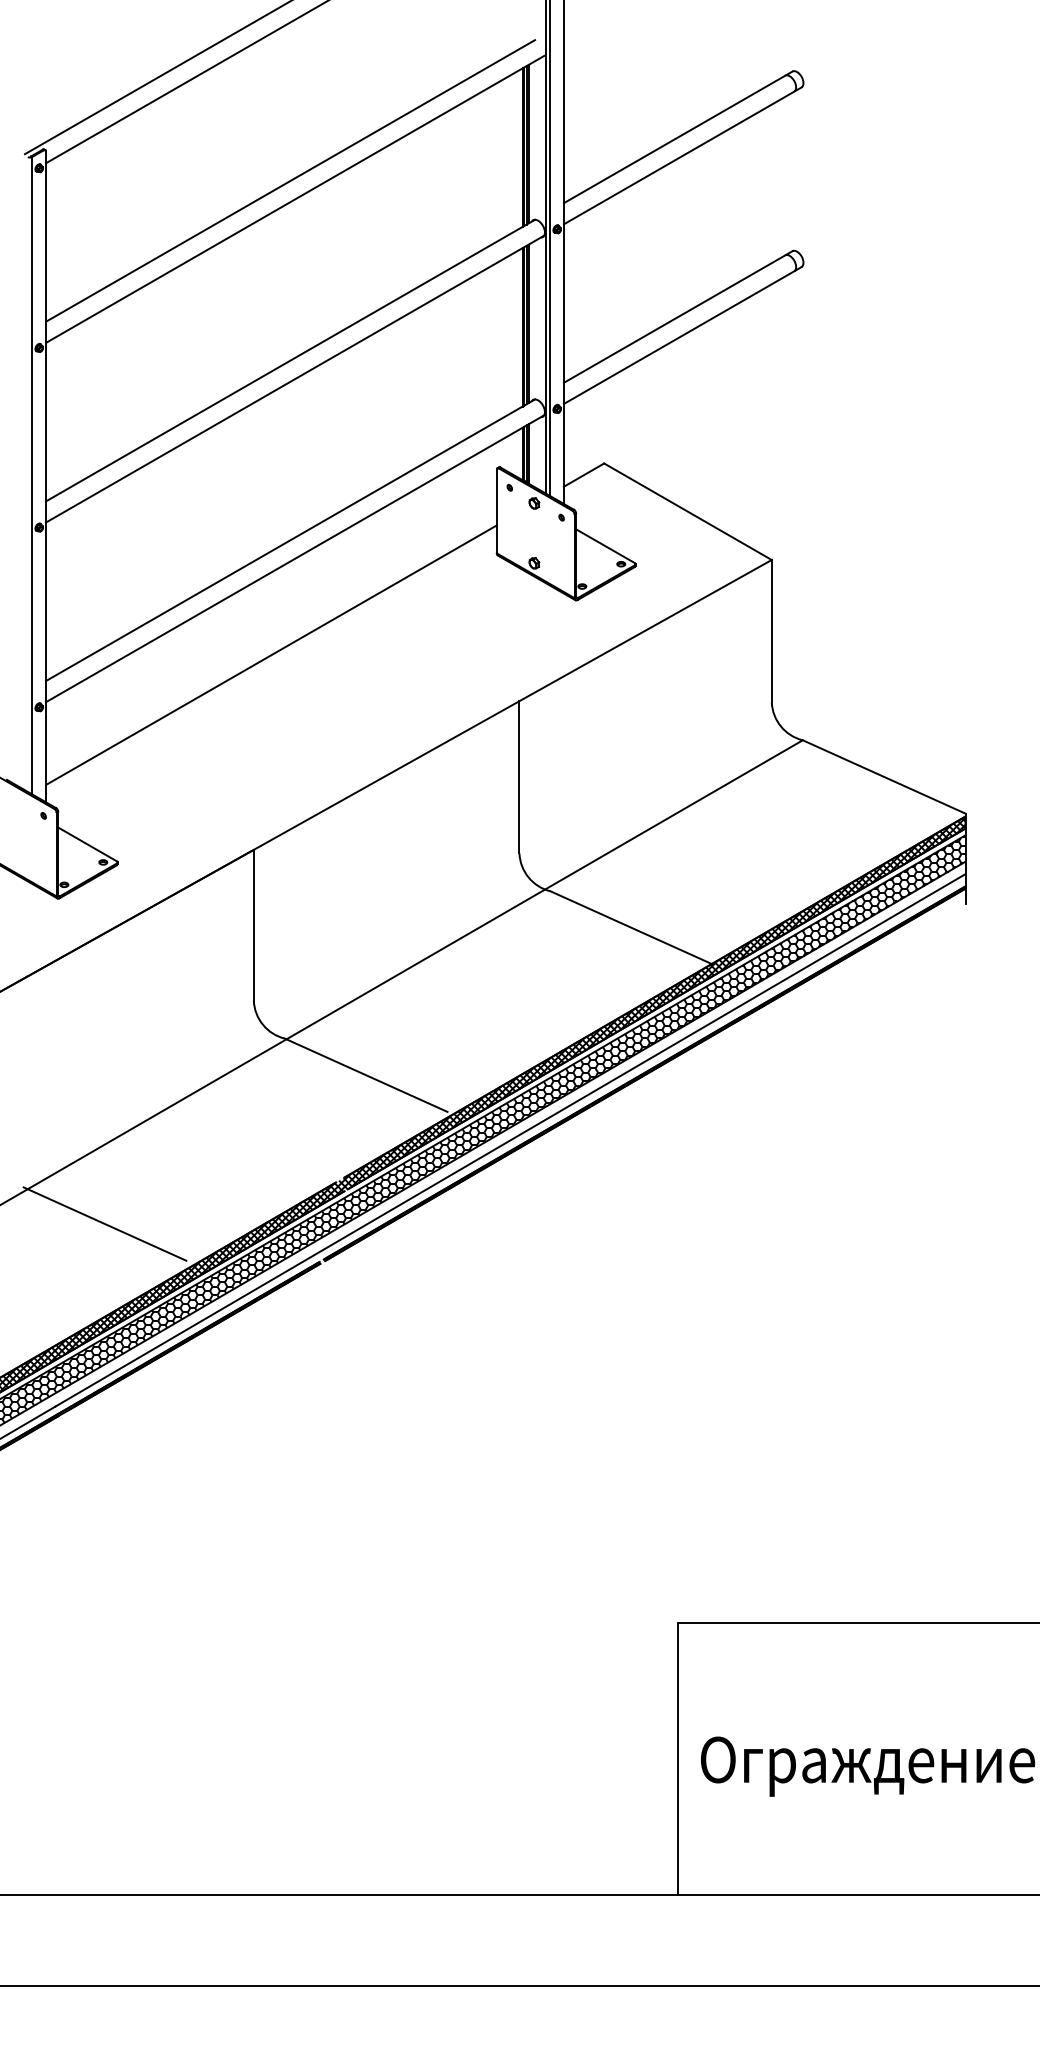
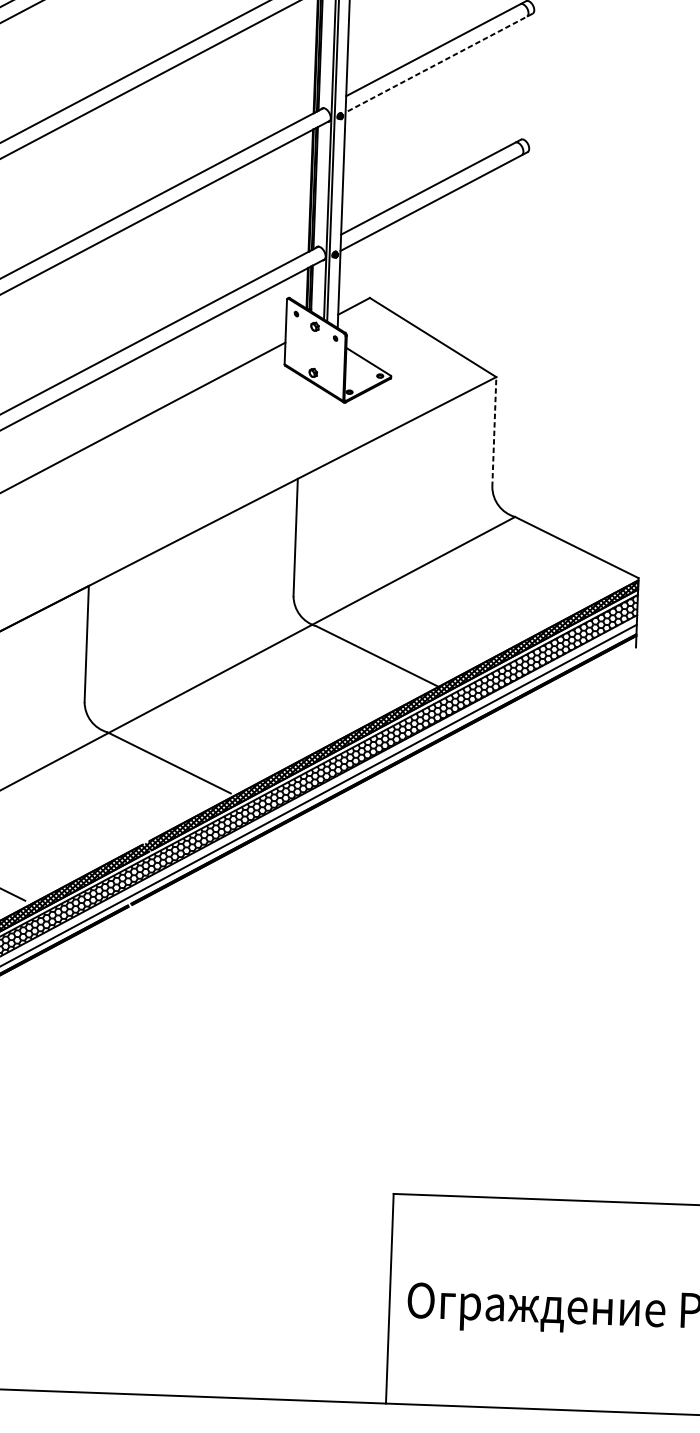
line: (682, 156) -> (438, 63), solid -> dashed
line: (771, 630) -> (494, 431), solid -> dashed

